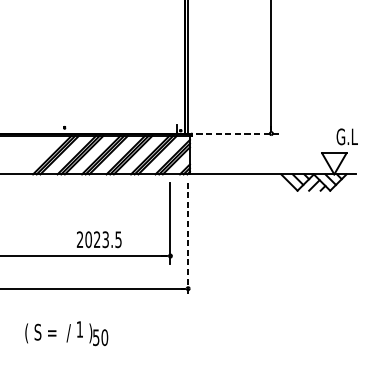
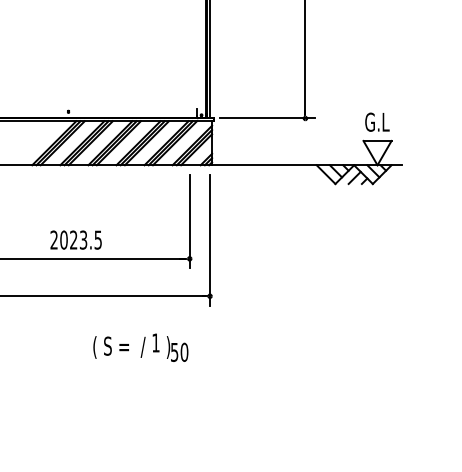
line: (238, 133) -> (267, 118), dashed -> solid
text: (347, 136) -> (377, 121), moved
text: (98, 239) -> (75, 239), moved
line: (188, 240) -> (210, 240), dashed -> solid
text: (66, 333) -> (140, 347), moved

